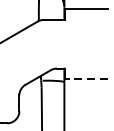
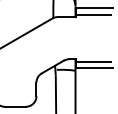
line: (86, 16) -> (94, 14), added
line: (86, 71) -> (94, 61), added
line: (86, 79) -> (94, 68), dashed -> solid

